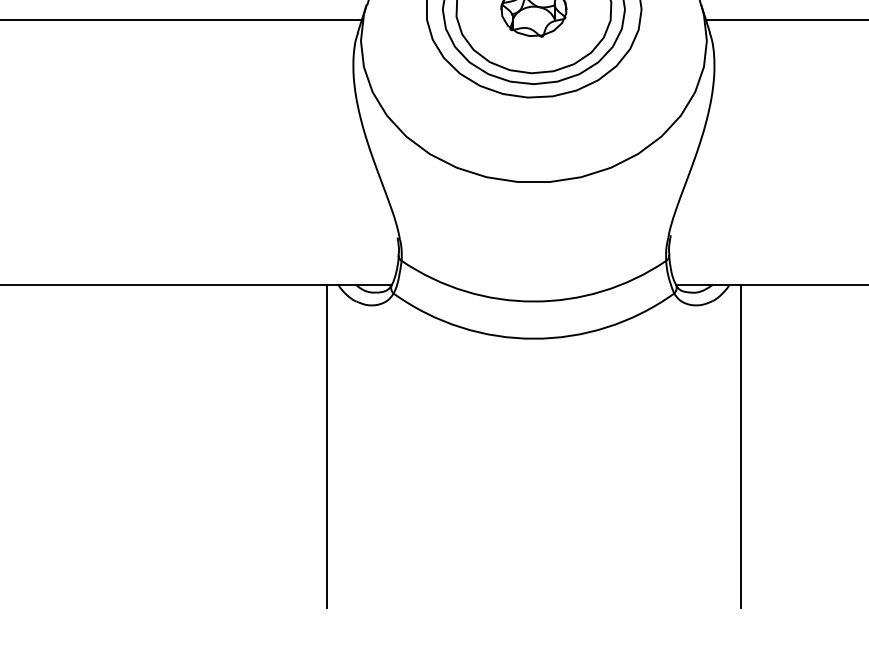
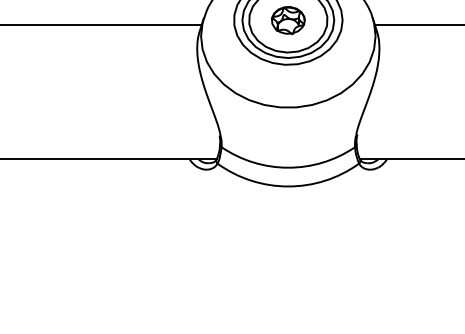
line: (326, 445) -> (183, 240), removed
line: (740, 445) -> (392, 240), removed

